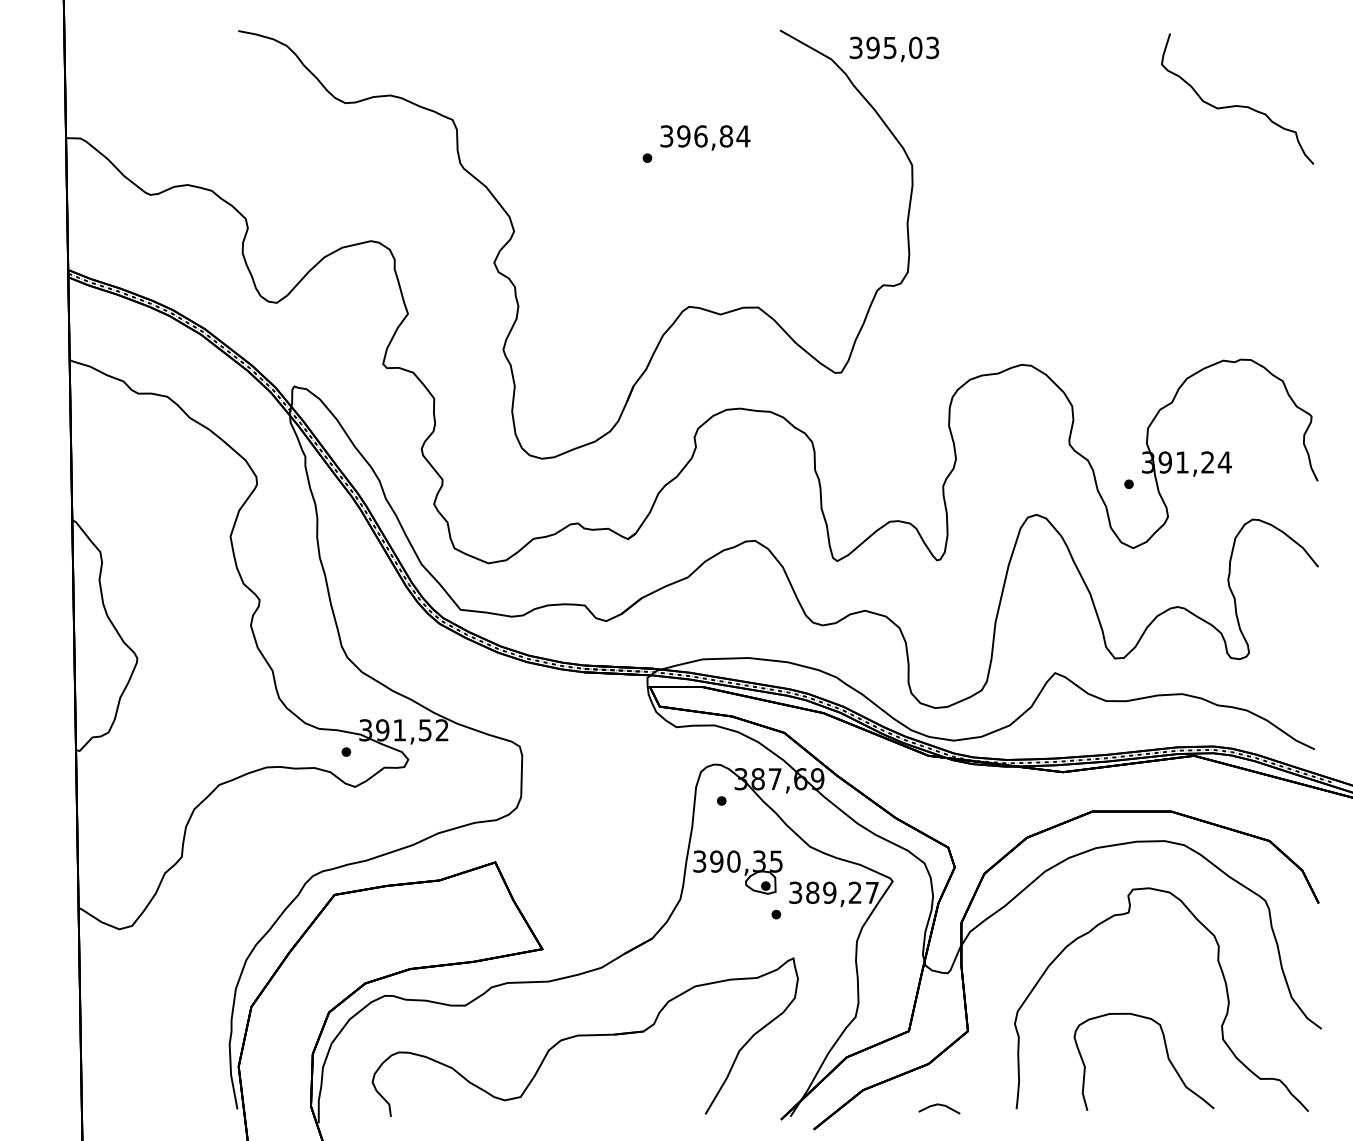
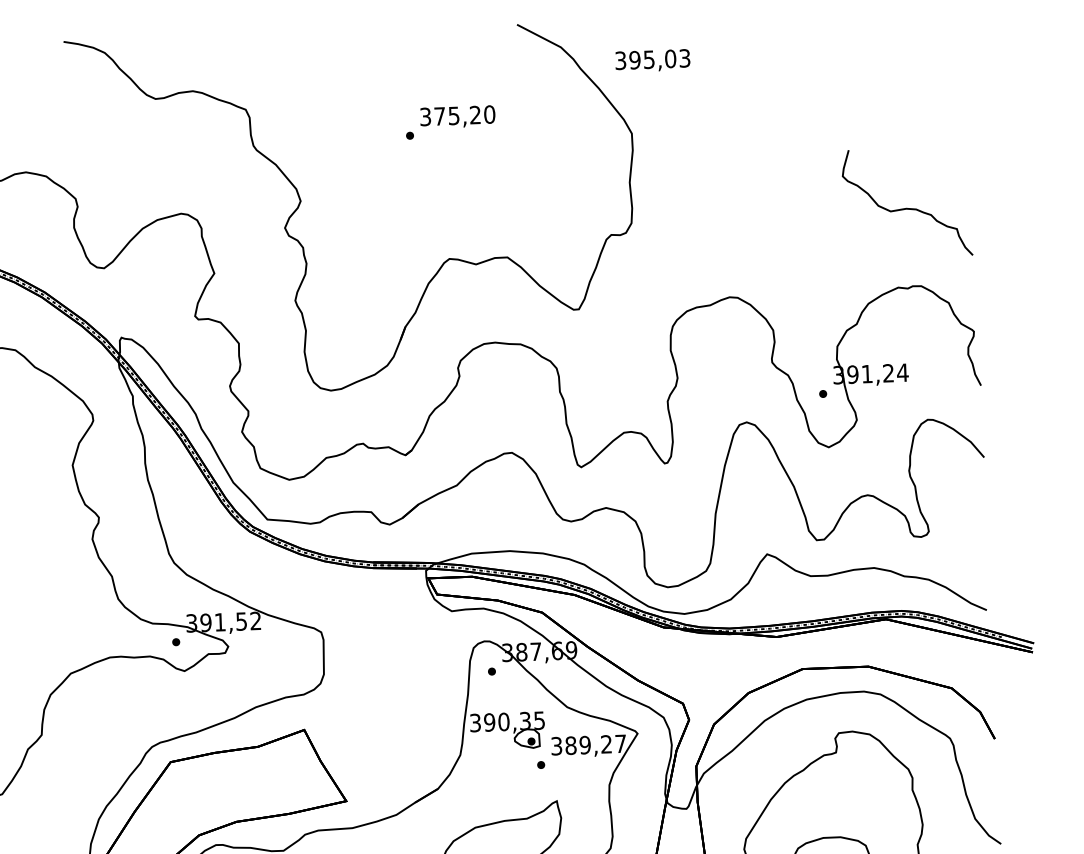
text: (894, 49) -> (652, 60), moved
curve: (1237, 105) -> (907, 208), moved
text: (713, 136) -> (464, 115), 396,84 -> 375,20

